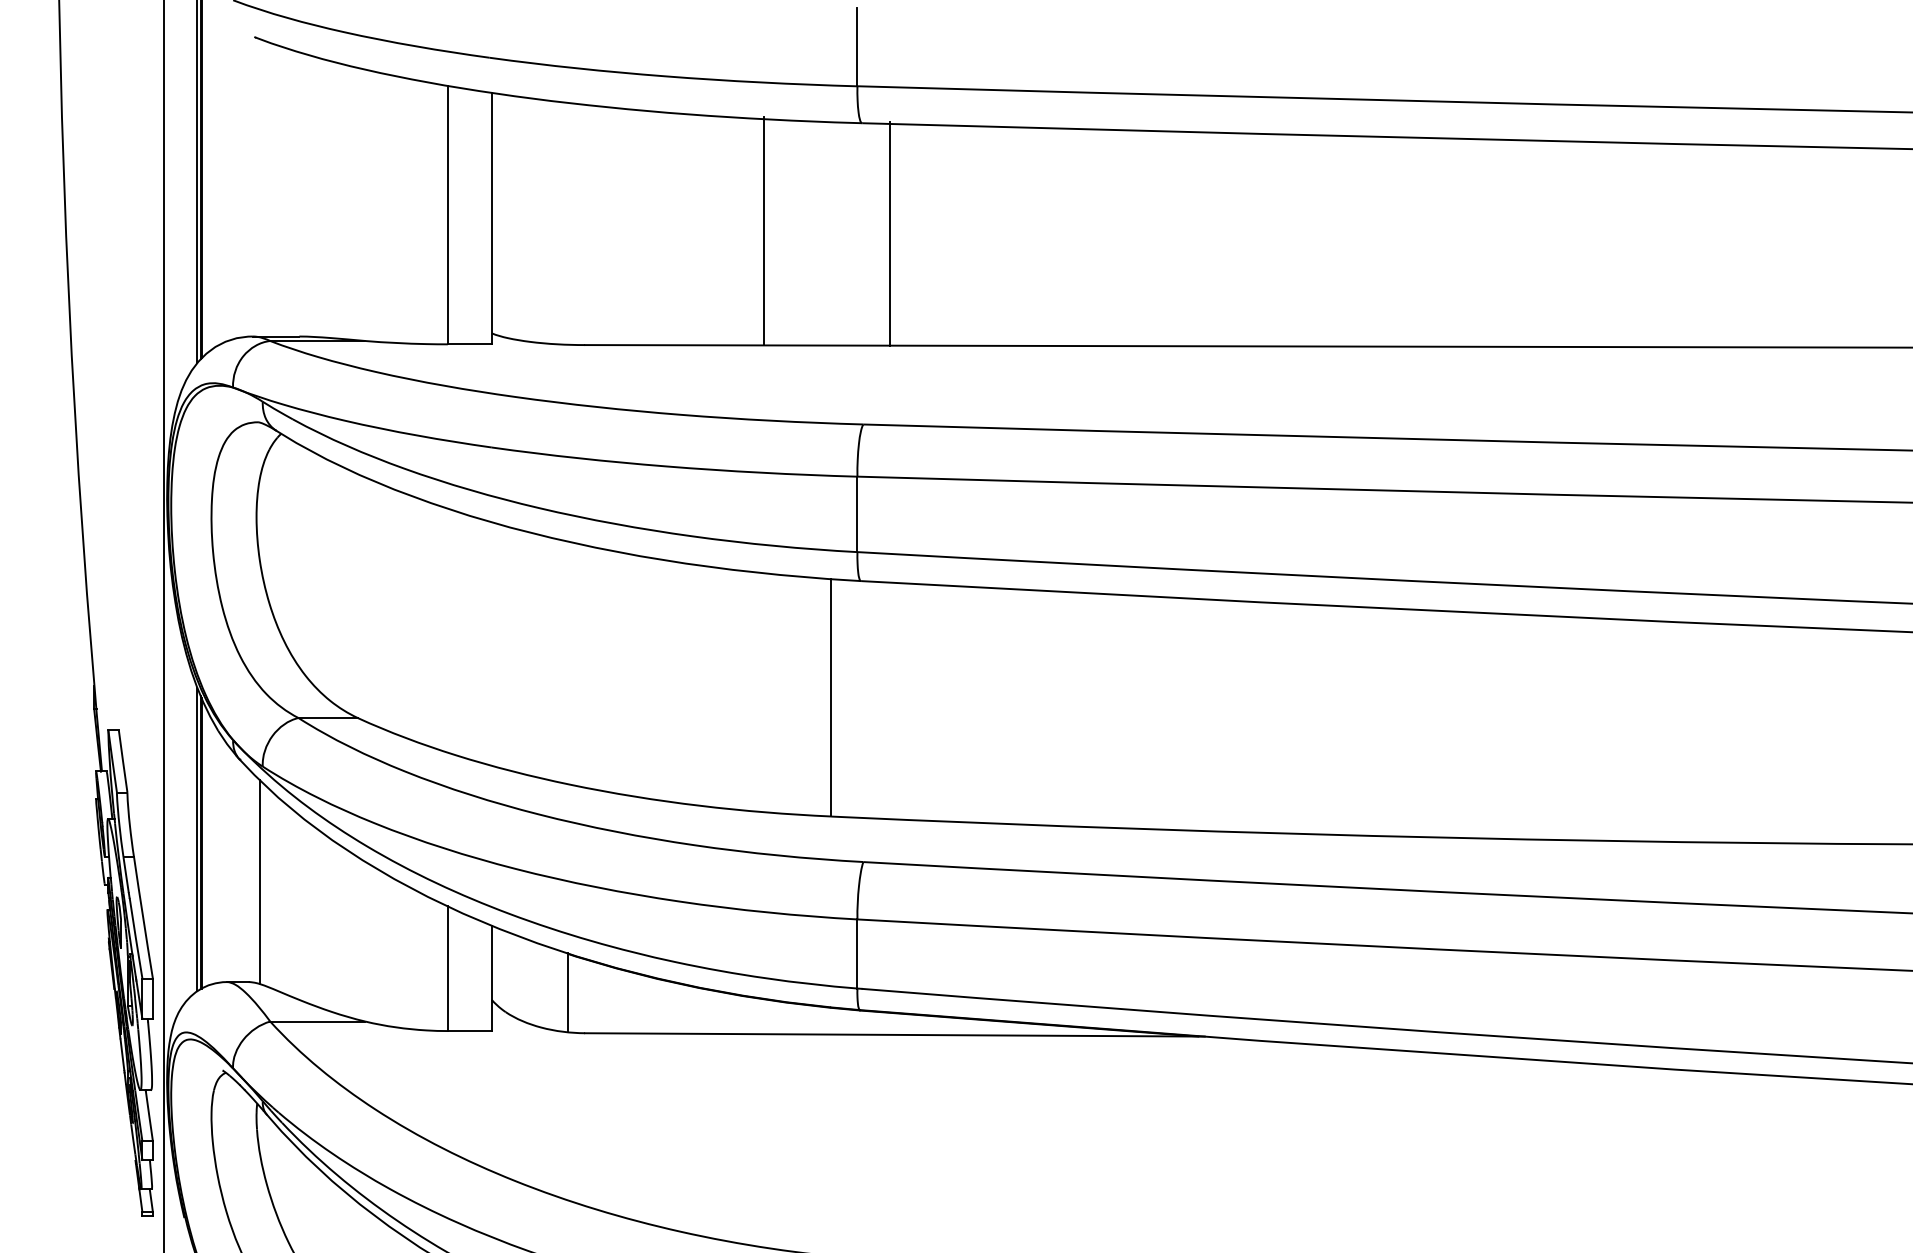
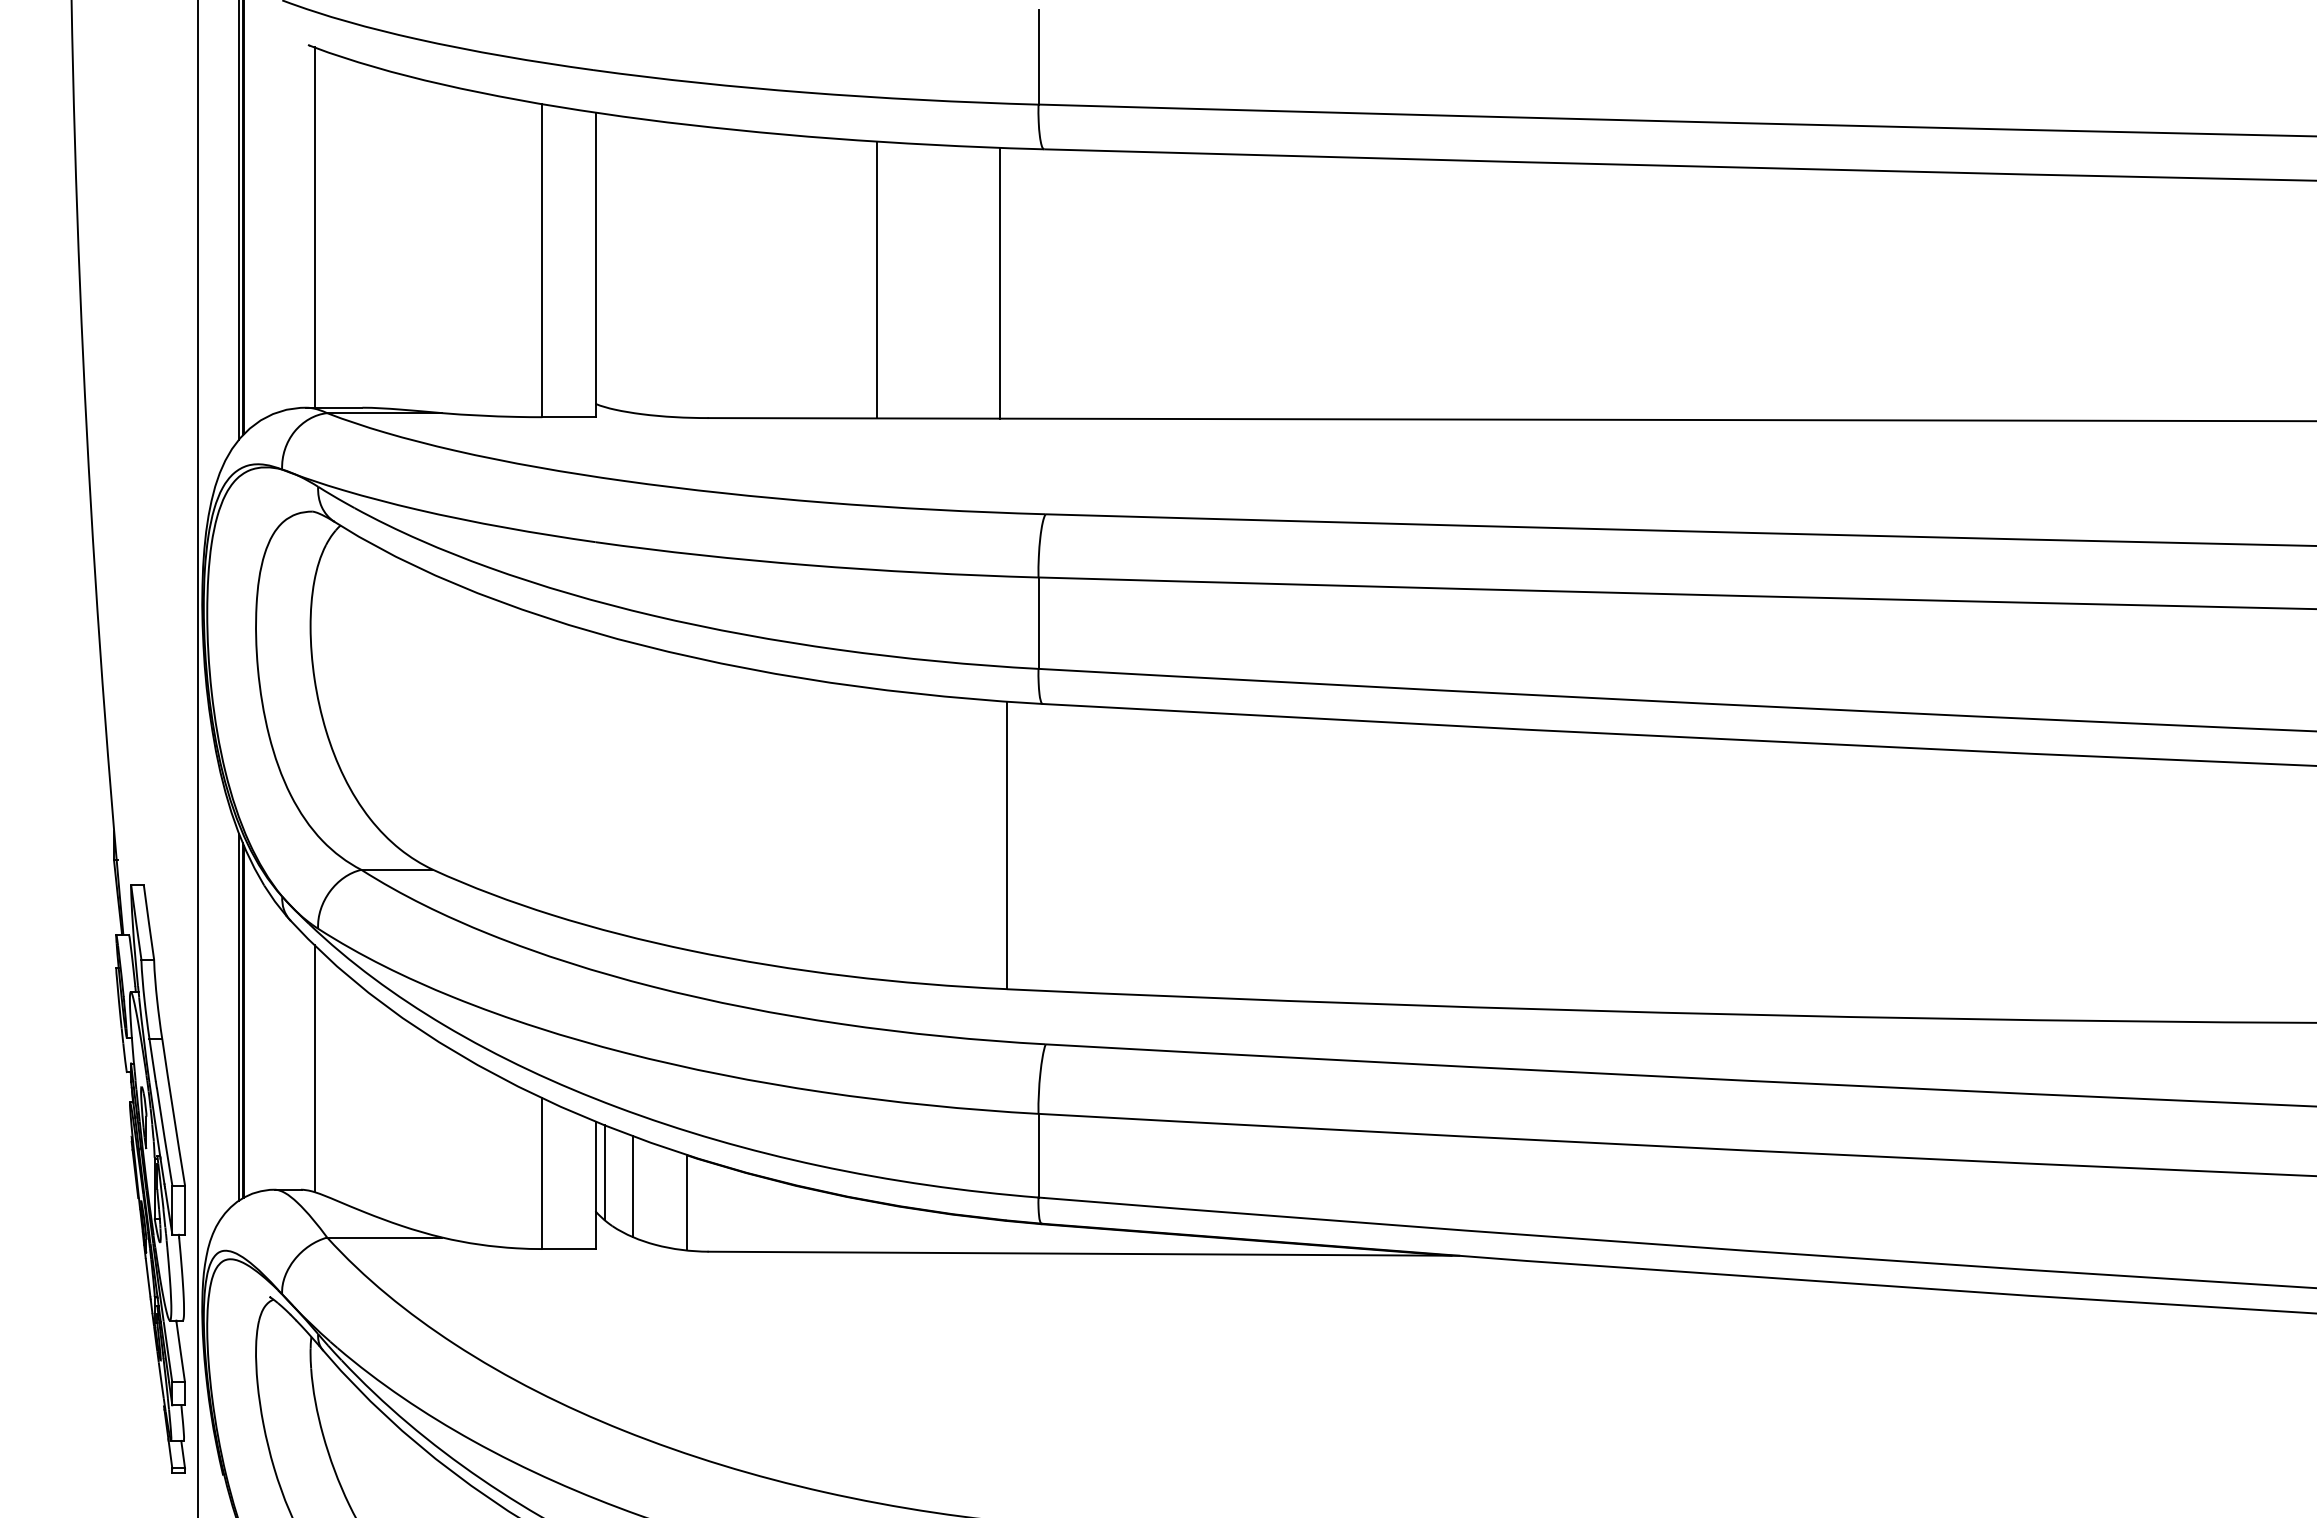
line: (259, 187) -> (314, 227), added
line: (764, 230) -> (877, 279), moved
line: (890, 233) -> (1000, 282), moved
line: (499, 967) -> (604, 1172), added
line: (522, 979) -> (632, 1186), added

